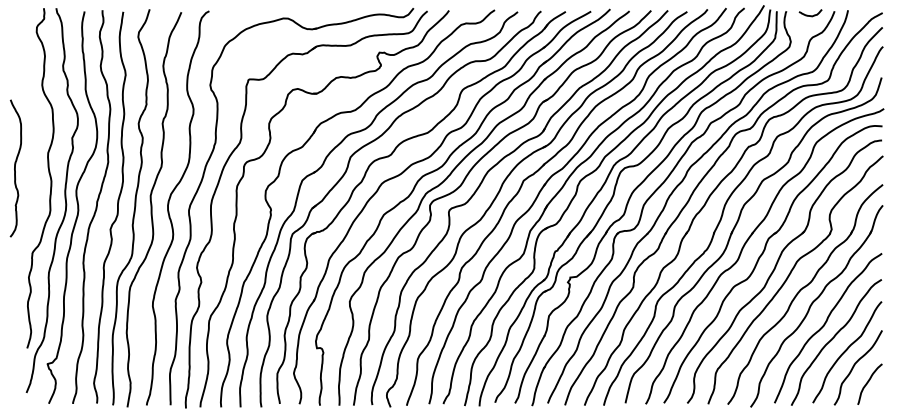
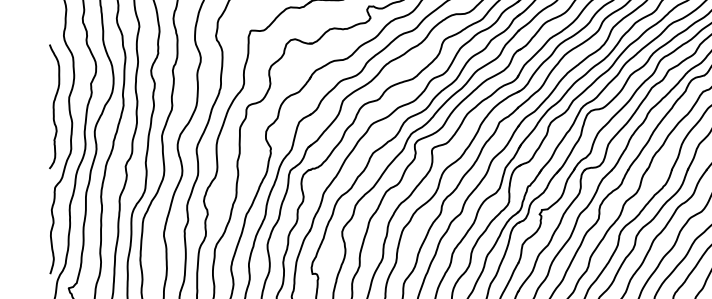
curve: (15, 168) -> (54, 106), moved

